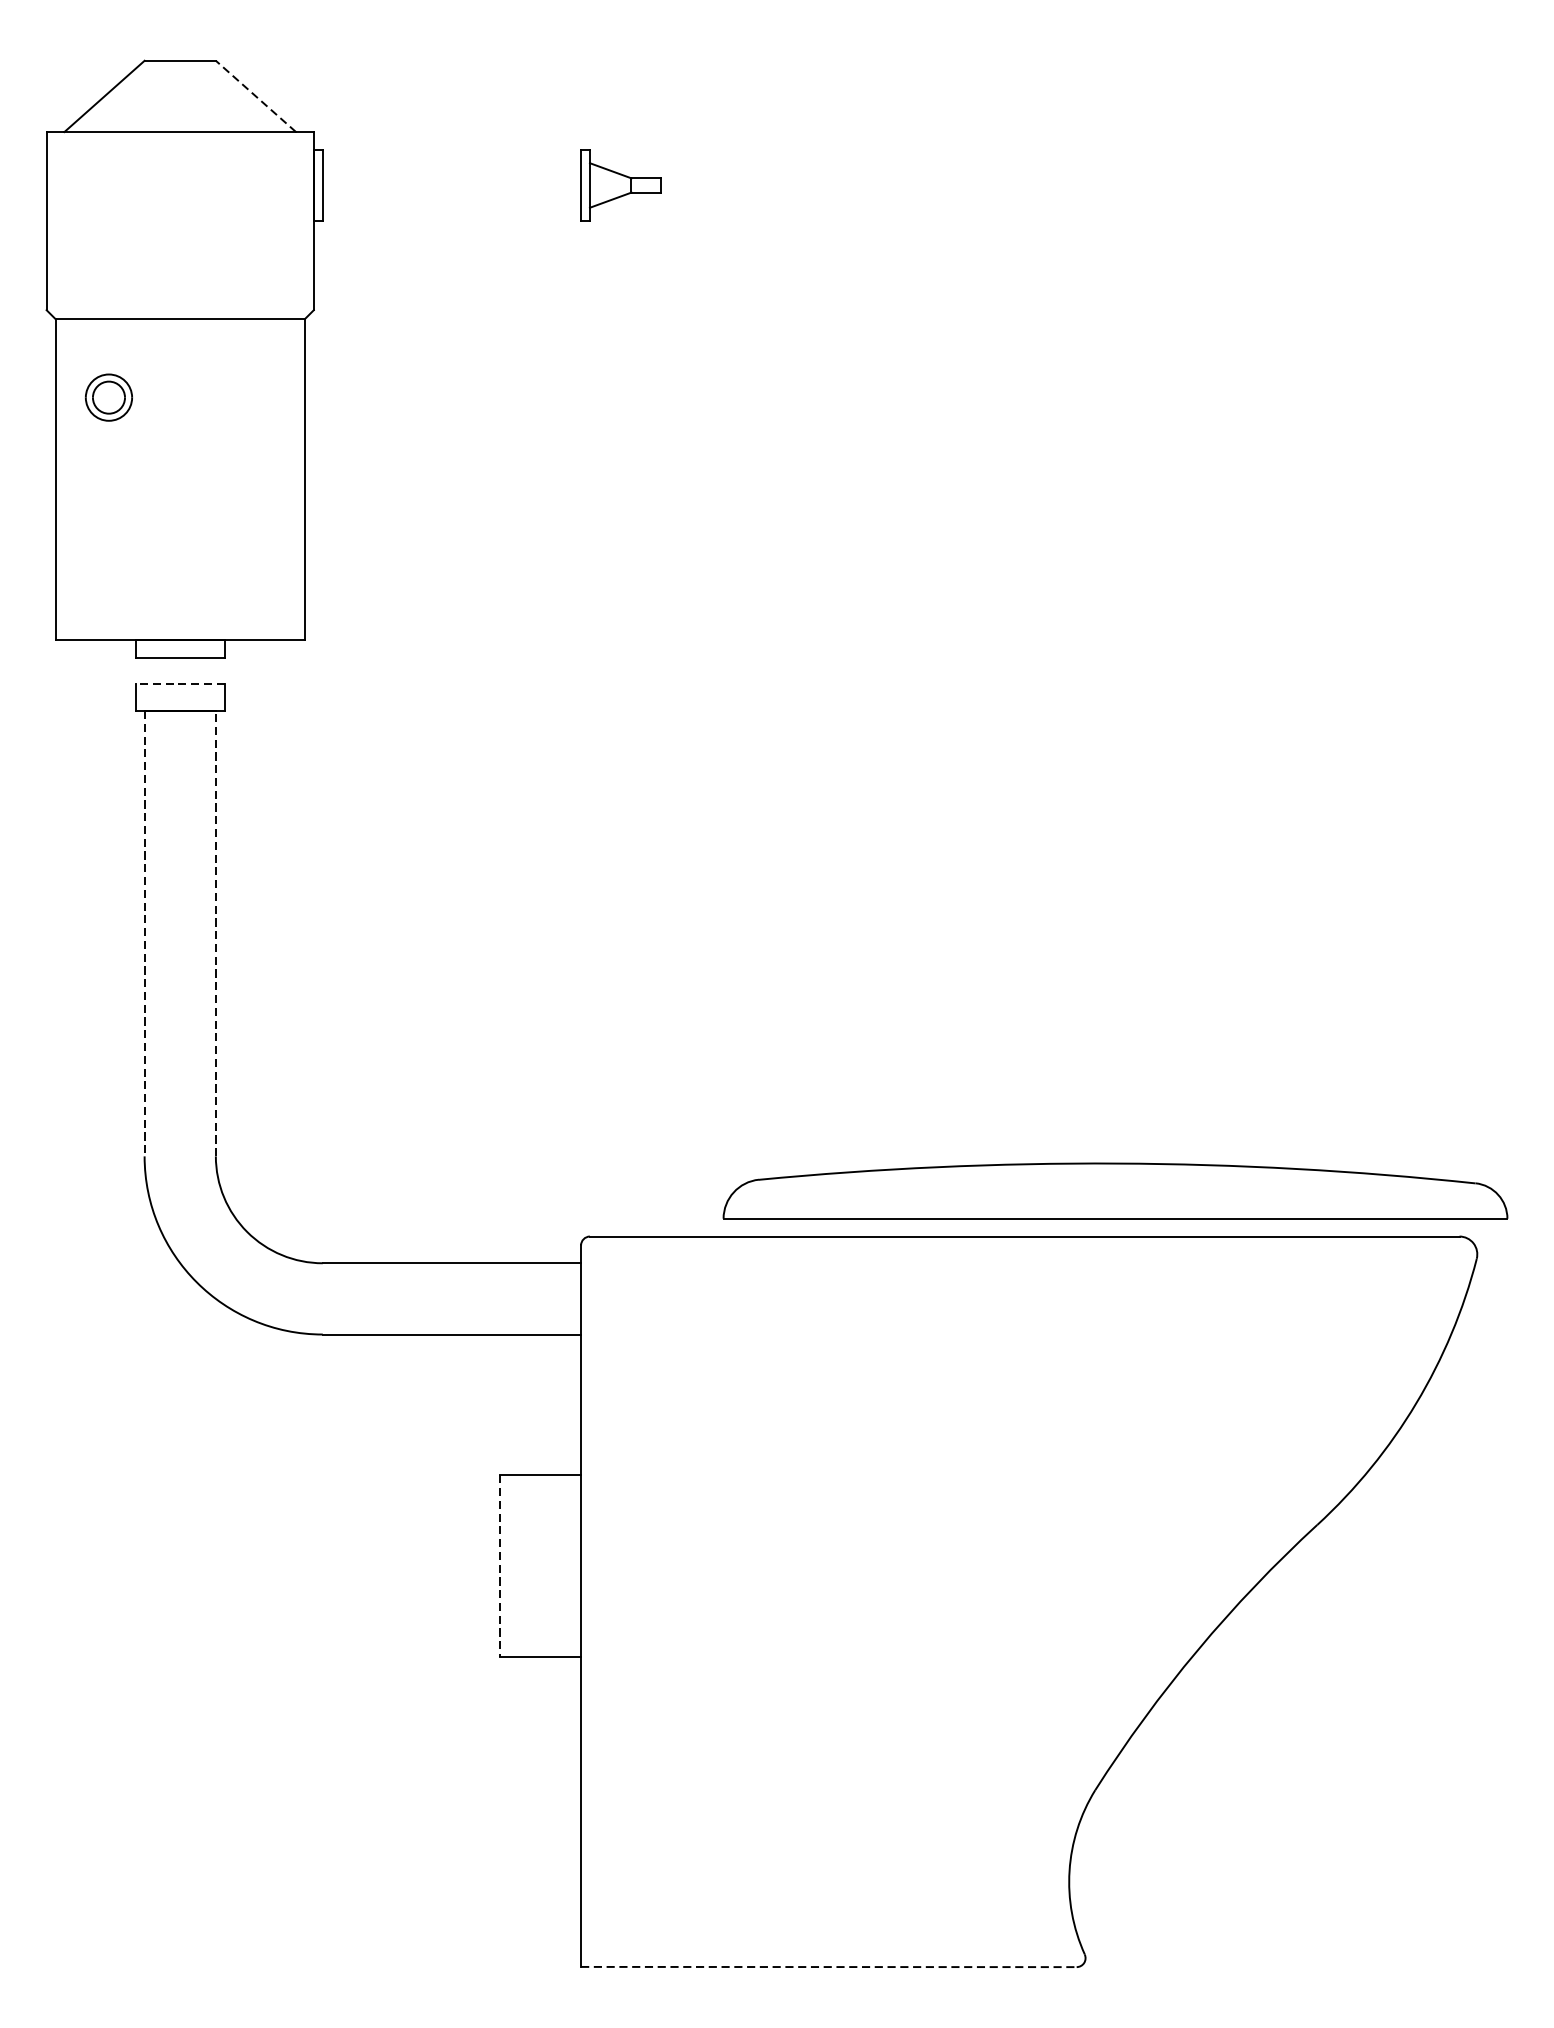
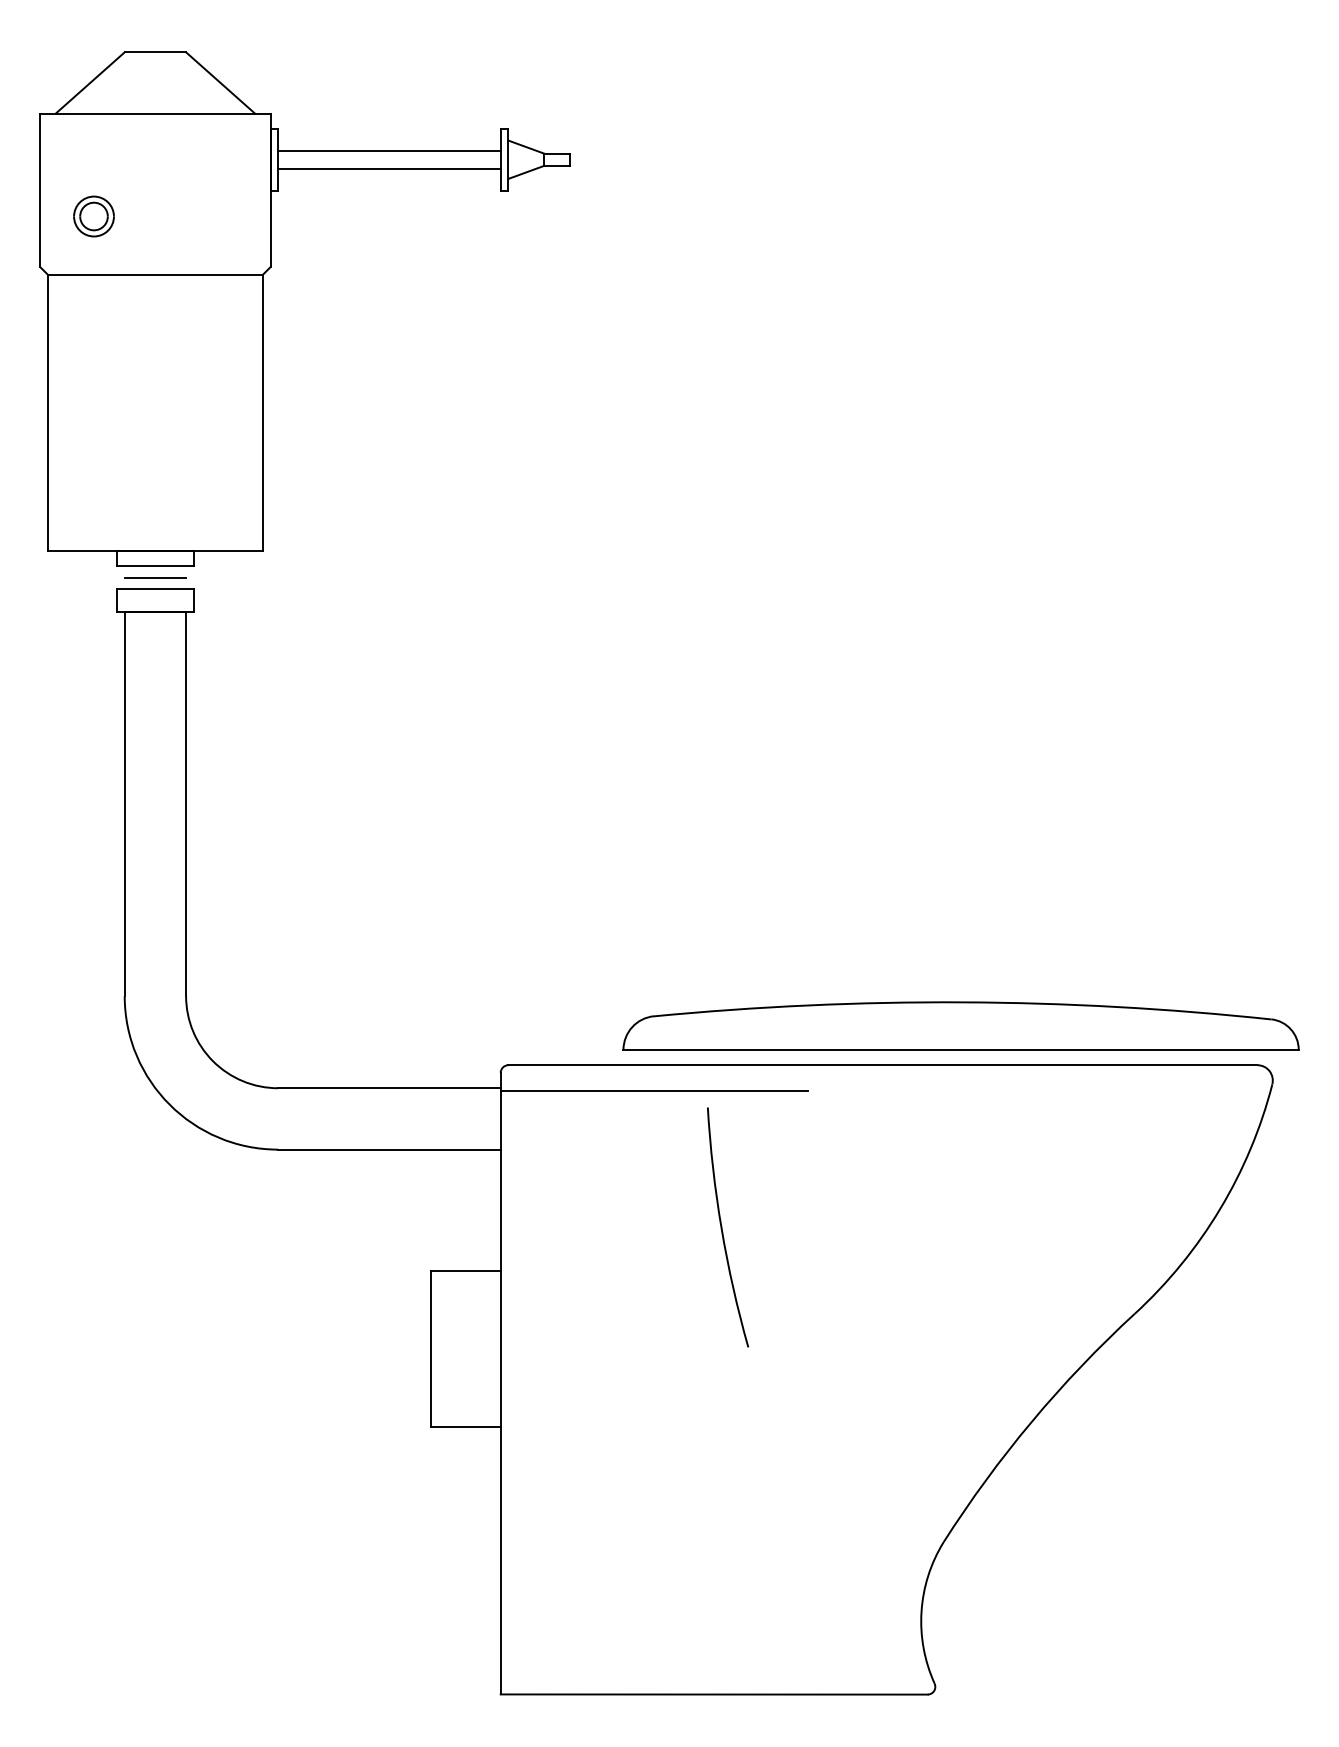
line: (255, 95) -> (220, 82), dashed -> solid
line: (451, 174) -> (389, 150), added
line: (451, 195) -> (389, 168), added
part: (108, 397) -> (93, 216), moved
line: (180, 670) -> (155, 577), added
line: (179, 684) -> (154, 589), dashed -> solid
line: (144, 933) -> (124, 804), dashed -> solid
line: (216, 933) -> (186, 804), dashed -> solid
line: (758, 1265) -> (653, 1090), added
arc: (838, 1424) -> (722, 1227), added
line: (499, 1566) -> (430, 1349), dashed -> solid
line: (829, 1967) -> (714, 1694), dashed -> solid

